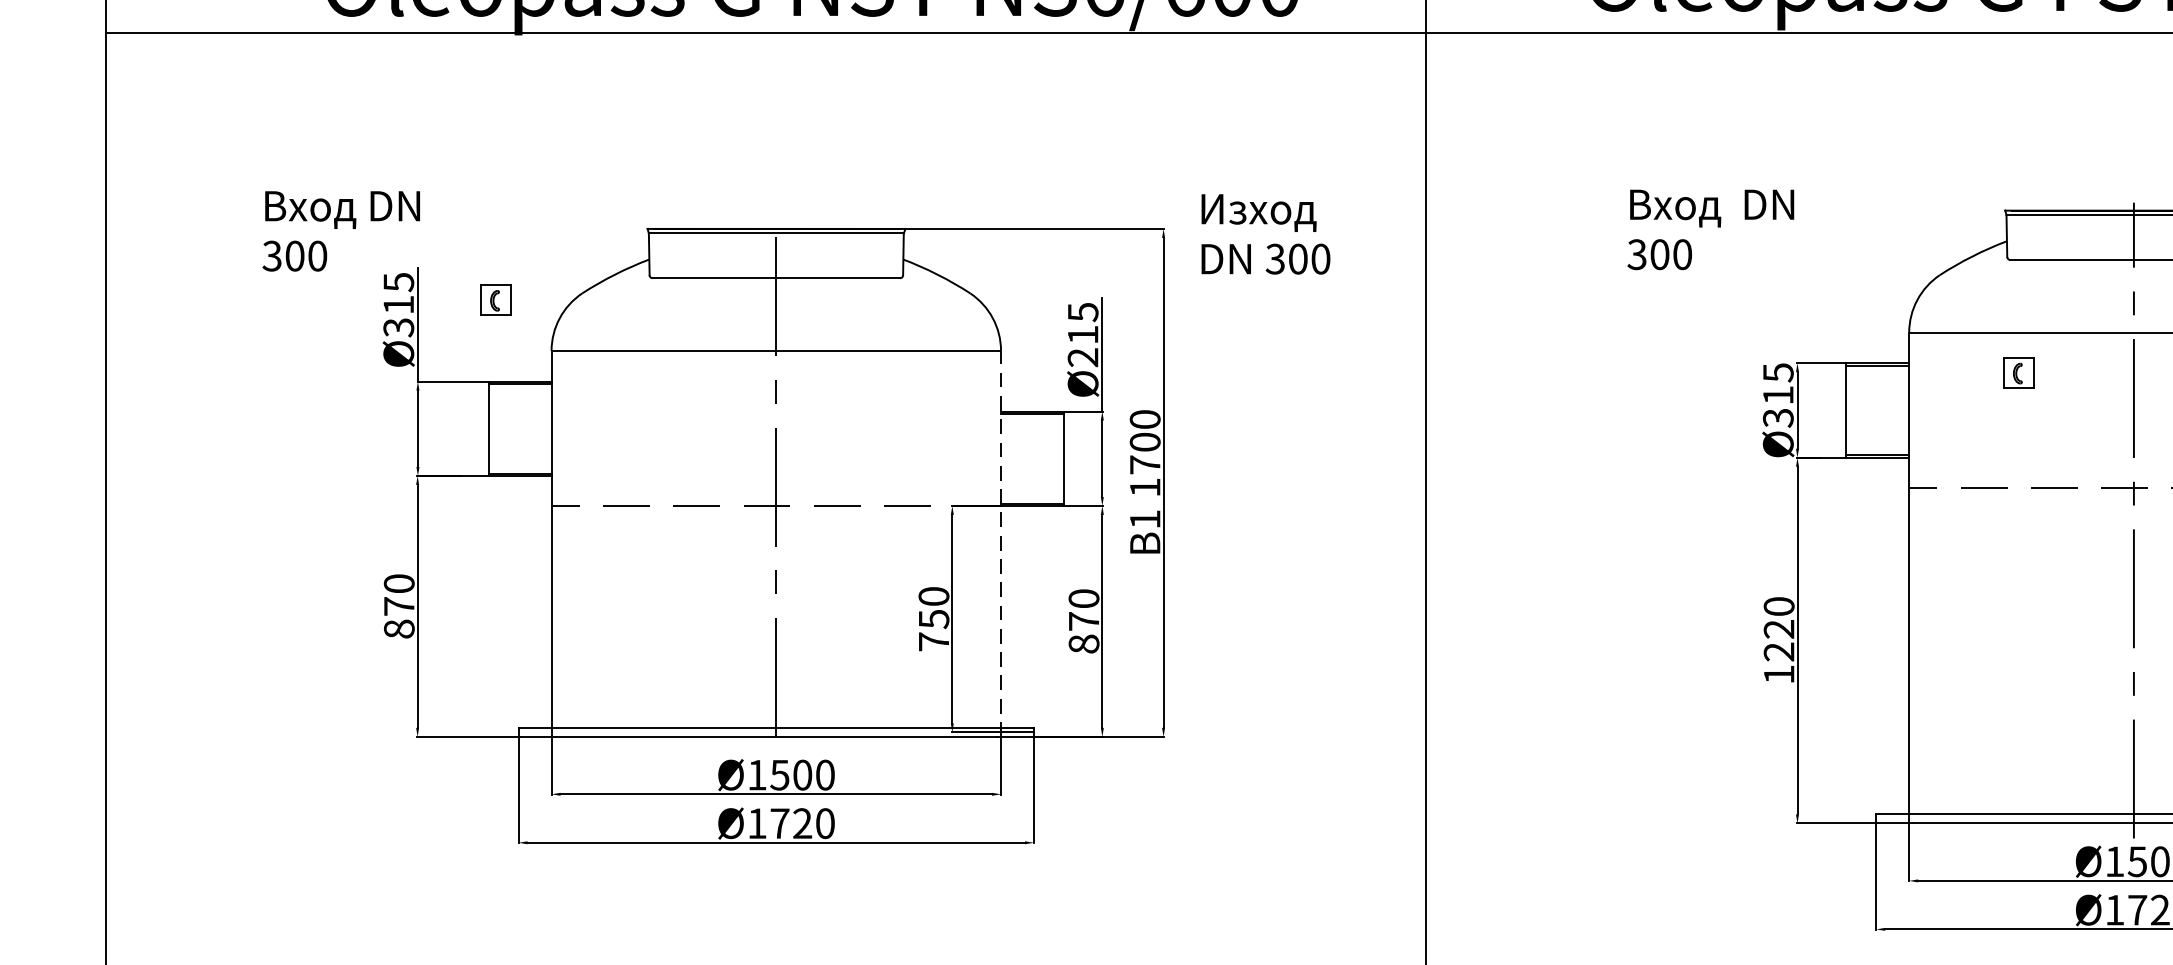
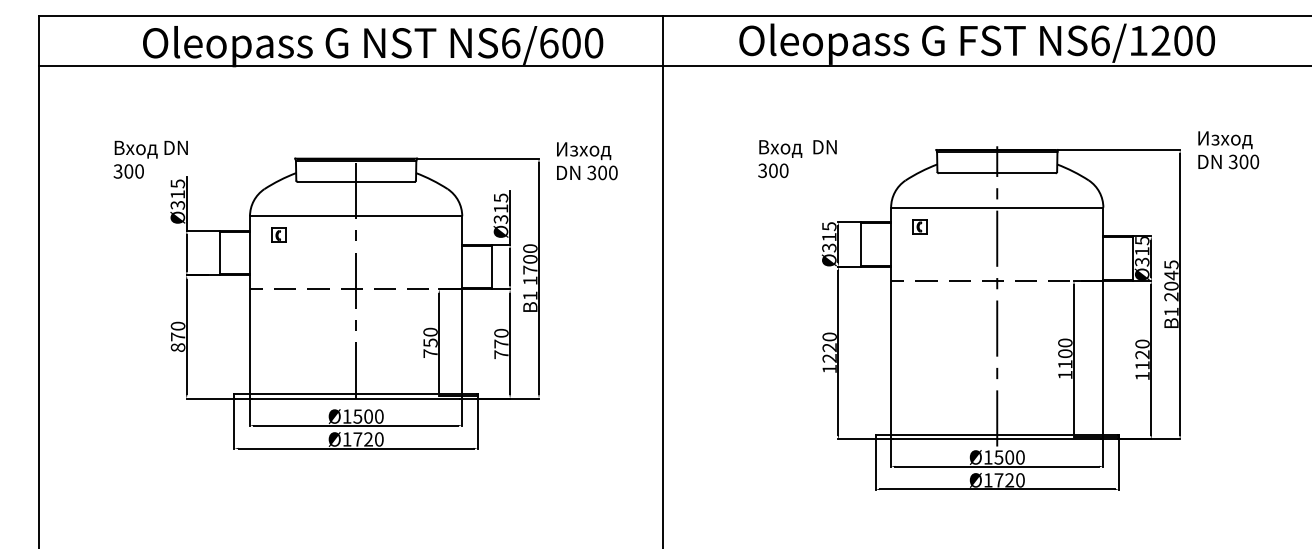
part: (495, 298) -> (278, 234), moved
text: (1084, 357) -> (501, 219), Ø215 -> Ø315
part: (2018, 372) -> (919, 226), moved
line: (1001, 542) -> (462, 306), dashed -> solid
text: (1084, 643) -> (501, 354), 870 -> 770

